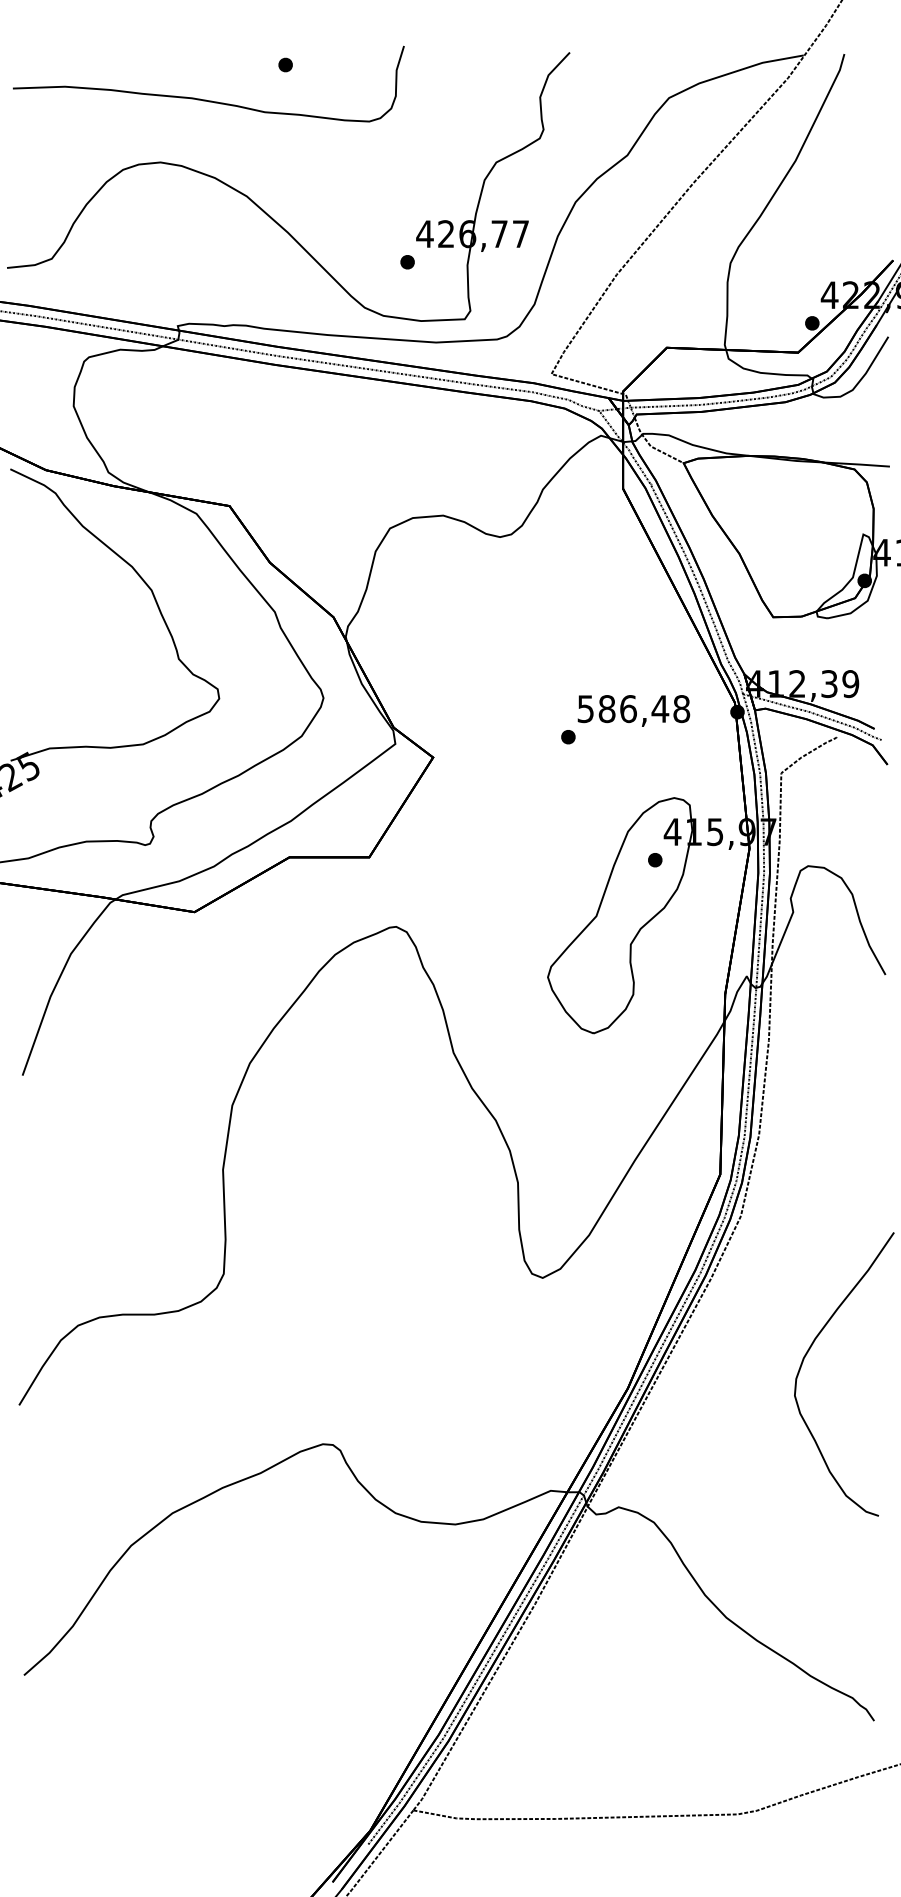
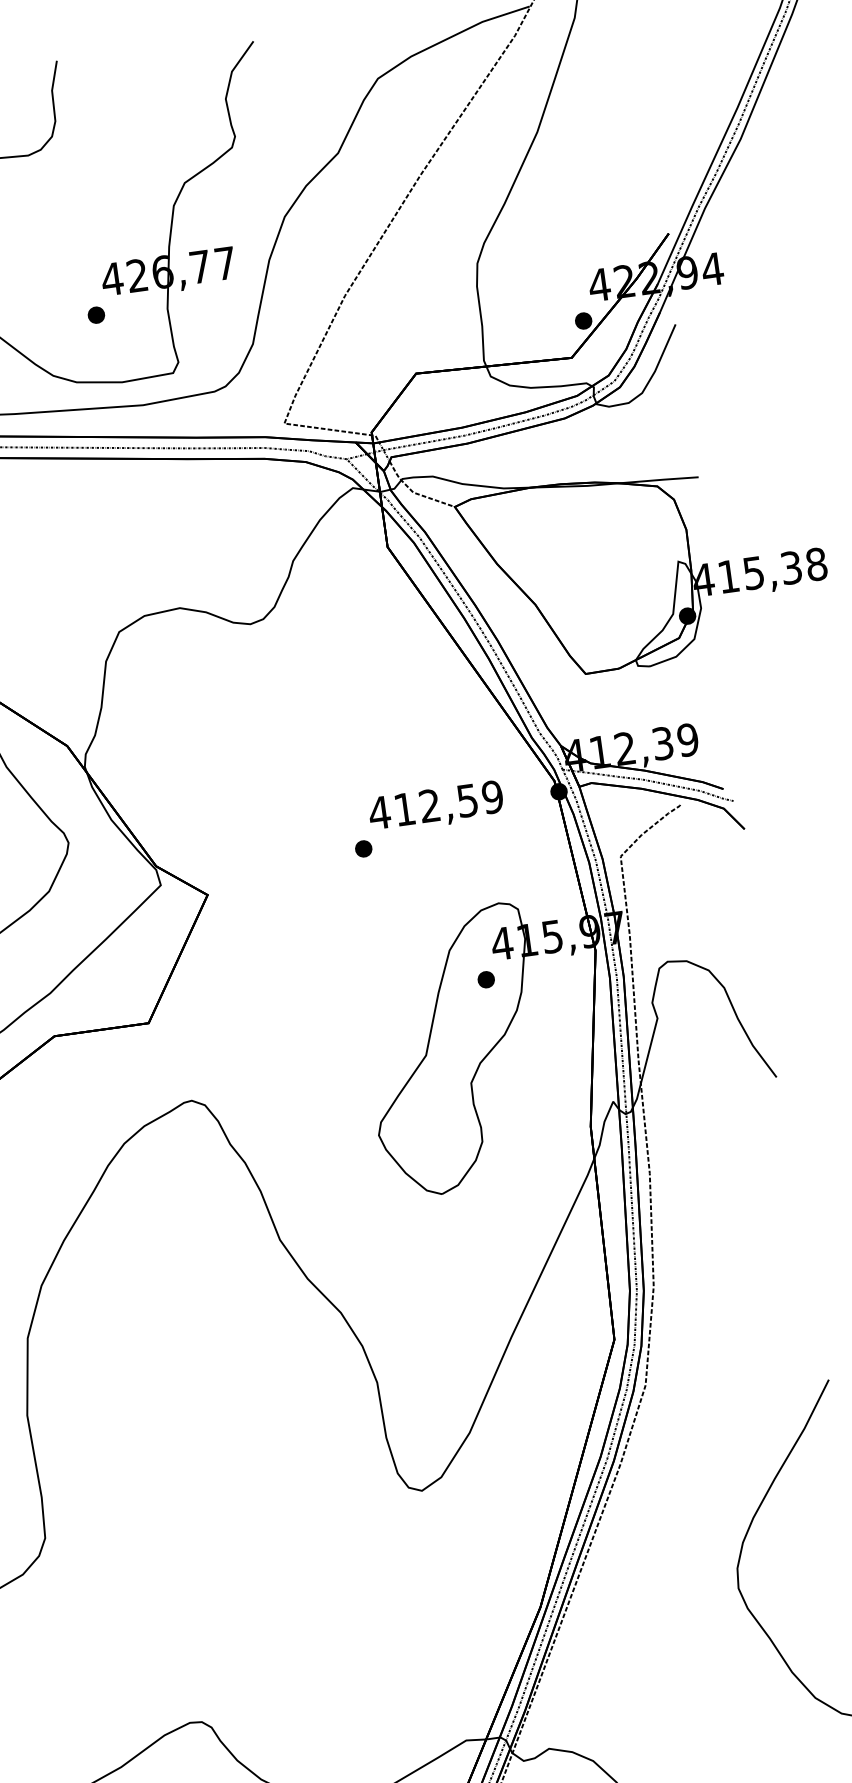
text: (633, 709) -> (435, 805), 586,48 -> 412,59

